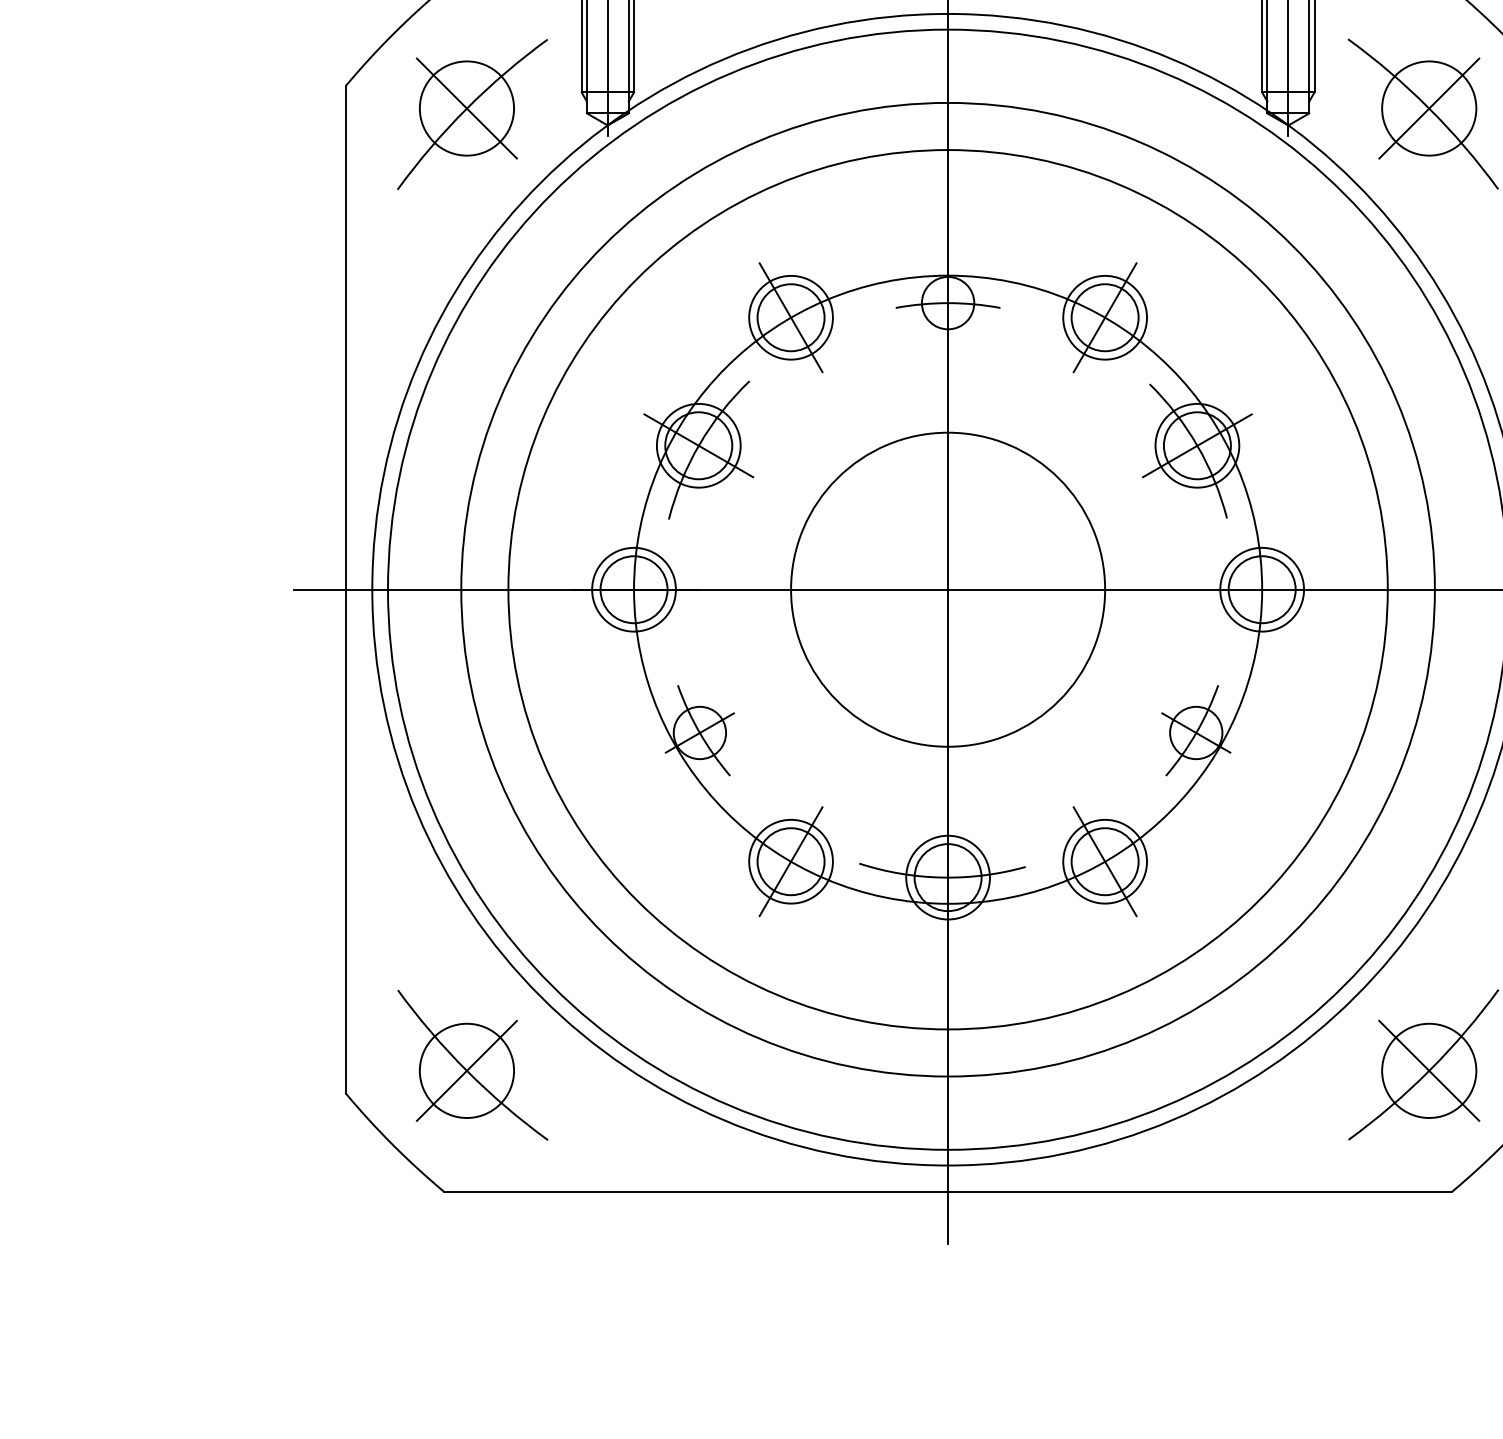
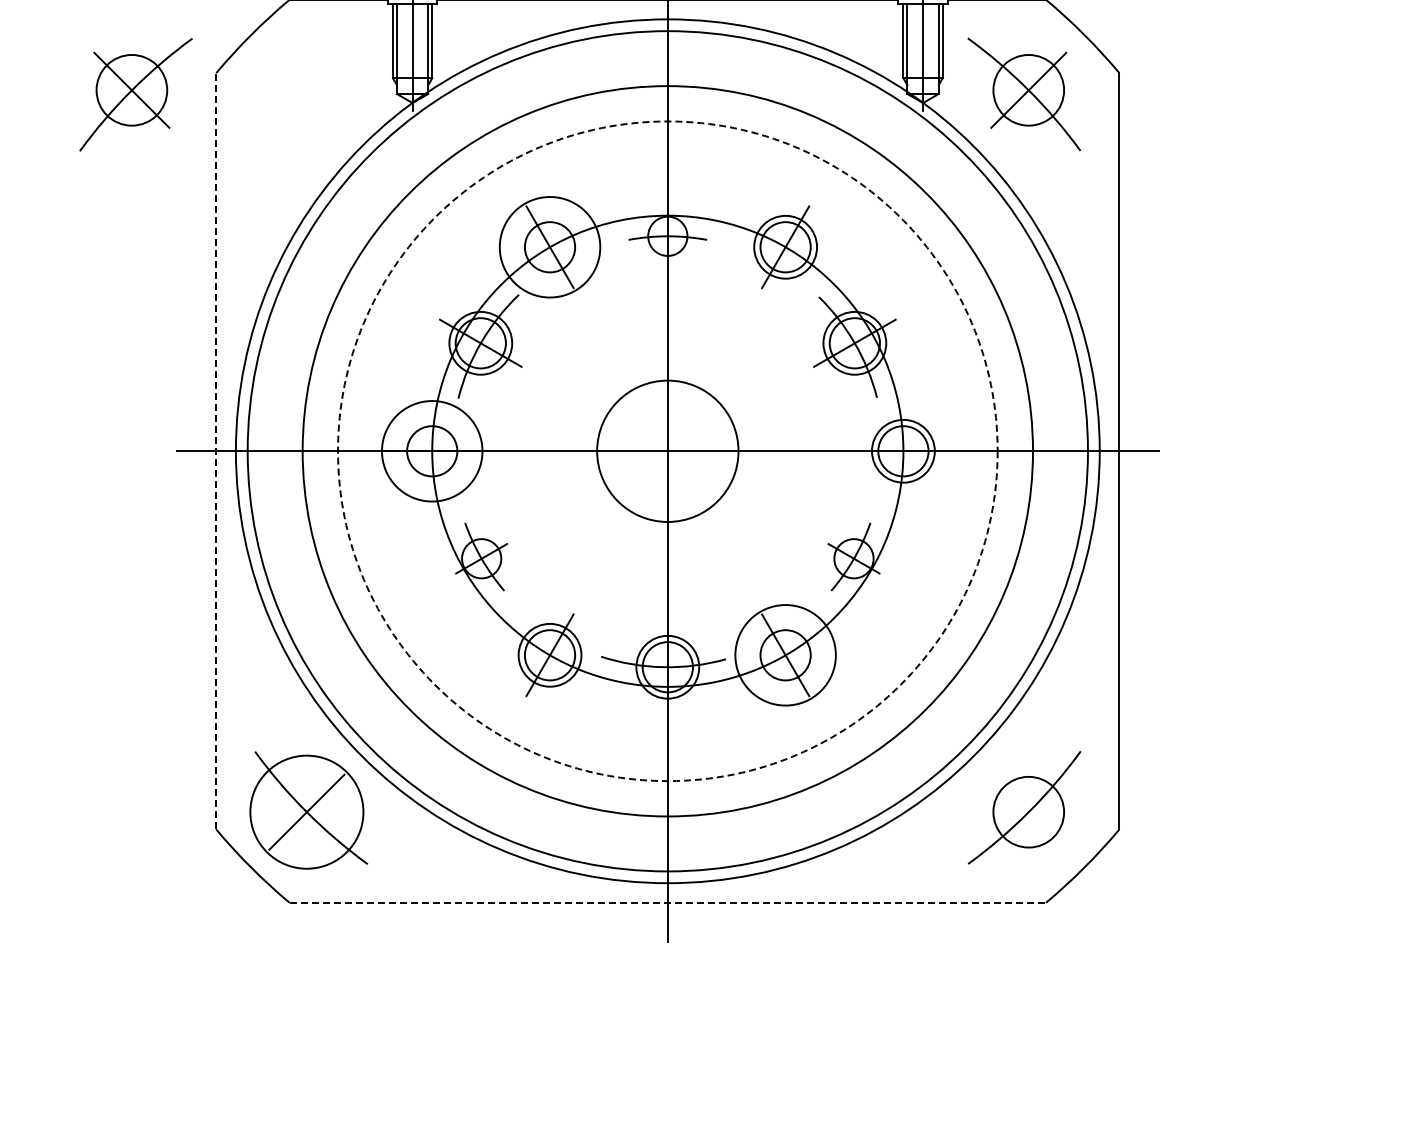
part: (471, 114) -> (135, 94), moved
circle: (790, 316) -> (549, 246), size x1.6
line: (346, 588) -> (216, 450), solid -> dashed
circle: (633, 588) -> (431, 450), size x1.6
circle: (947, 590) -> (667, 451), size x0.6
circle: (947, 590) -> (667, 451), solid -> dashed
circle: (1104, 860) -> (785, 654), size x1.6
circle: (466, 1069) -> (306, 811), size x1.6
line: (1428, 1069) -> (1028, 811), removed
line: (948, 1191) -> (668, 902), solid -> dashed

